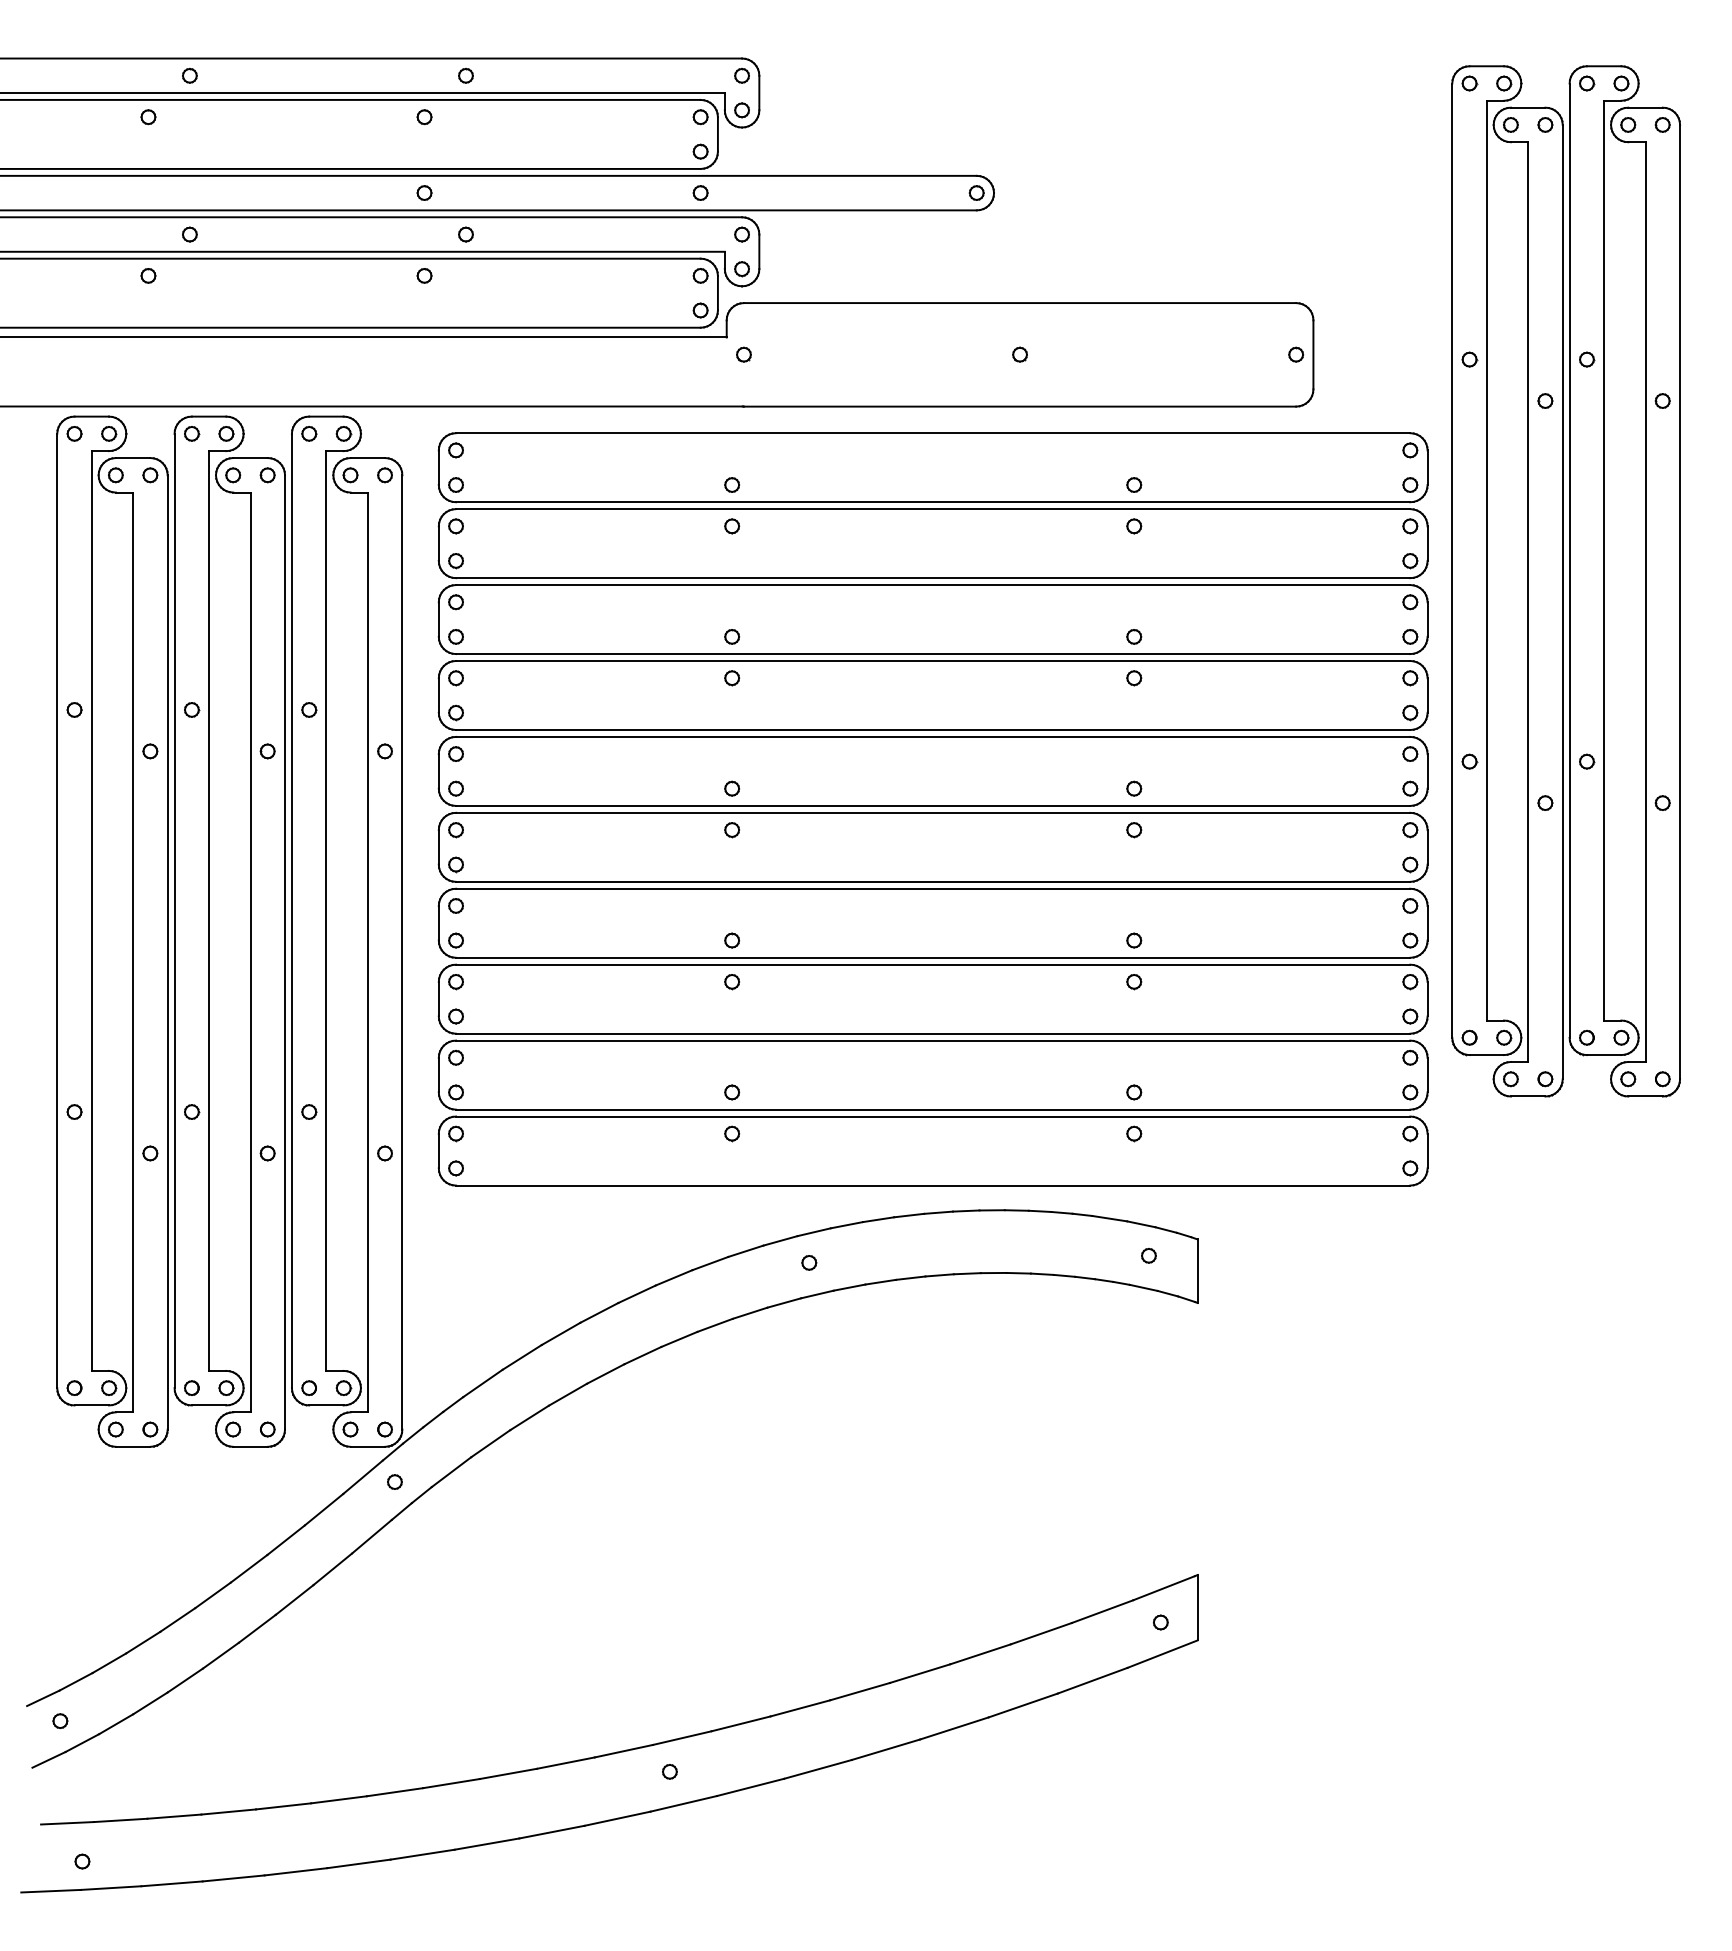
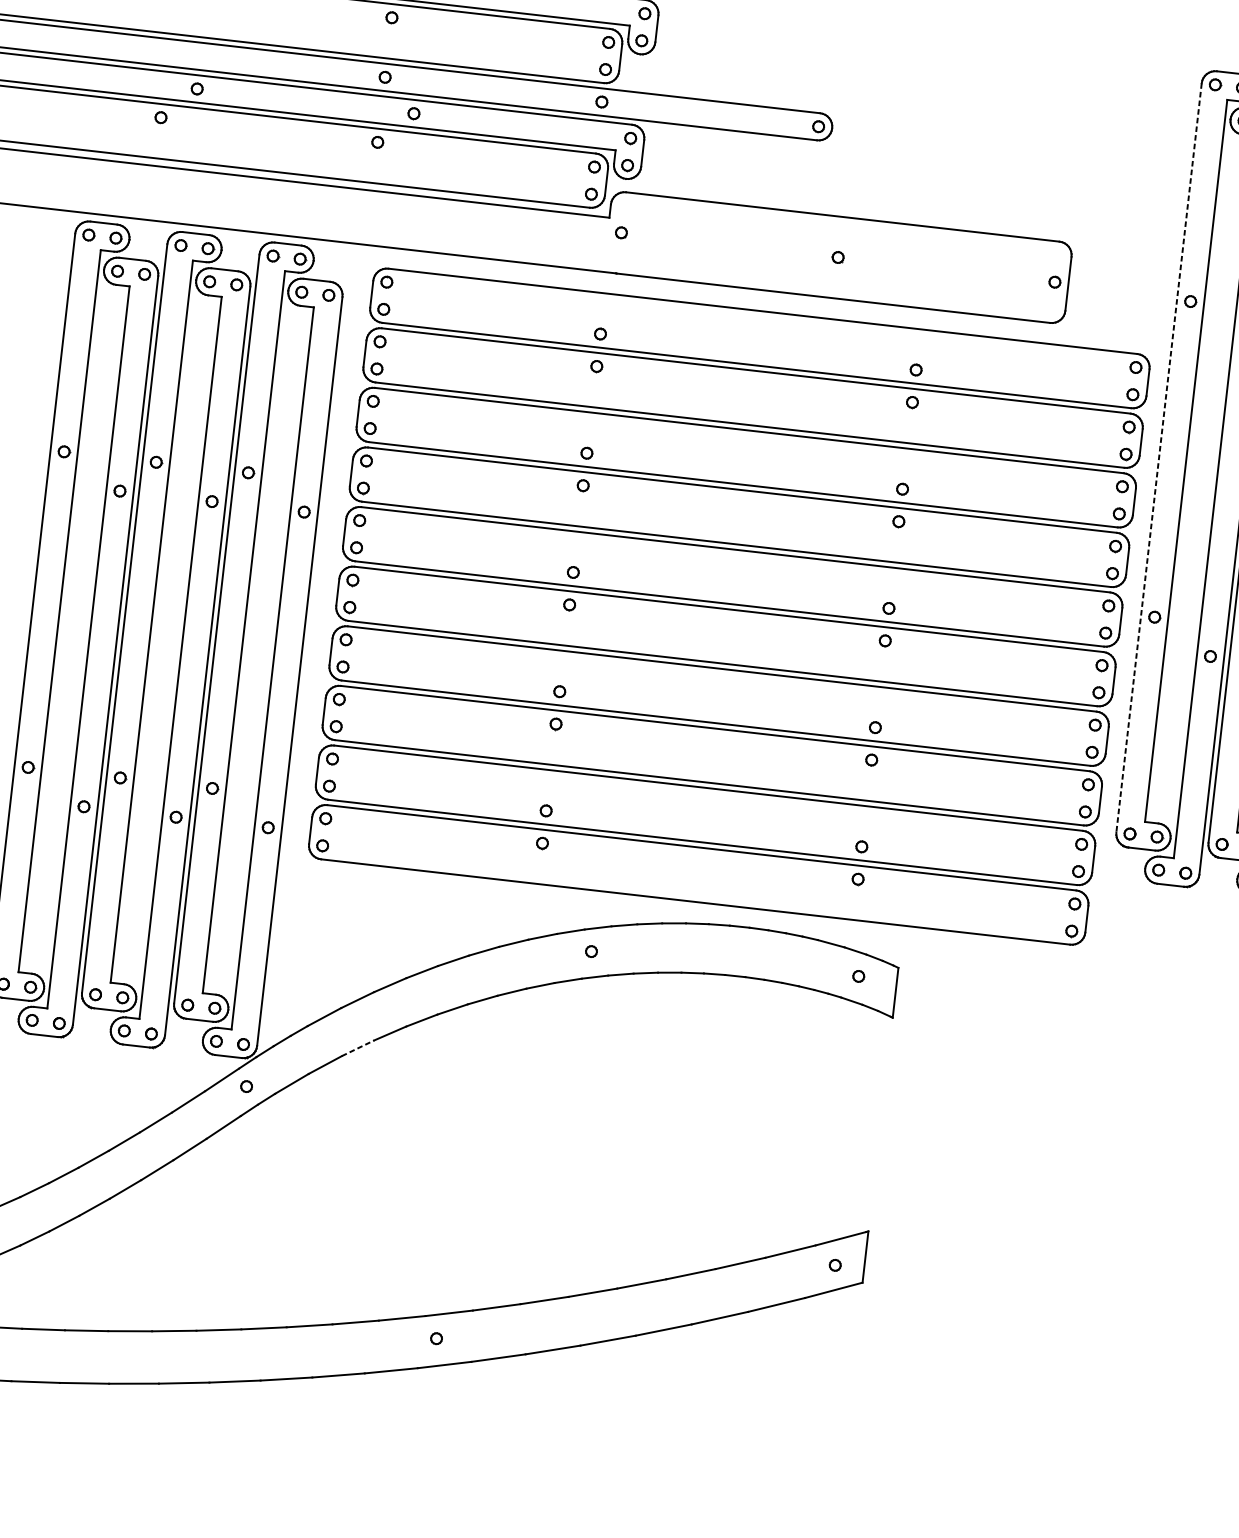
line: (1452, 561) -> (1159, 458), solid -> dashed
line: (529, 1417) -> (358, 1047), solid -> dashed

